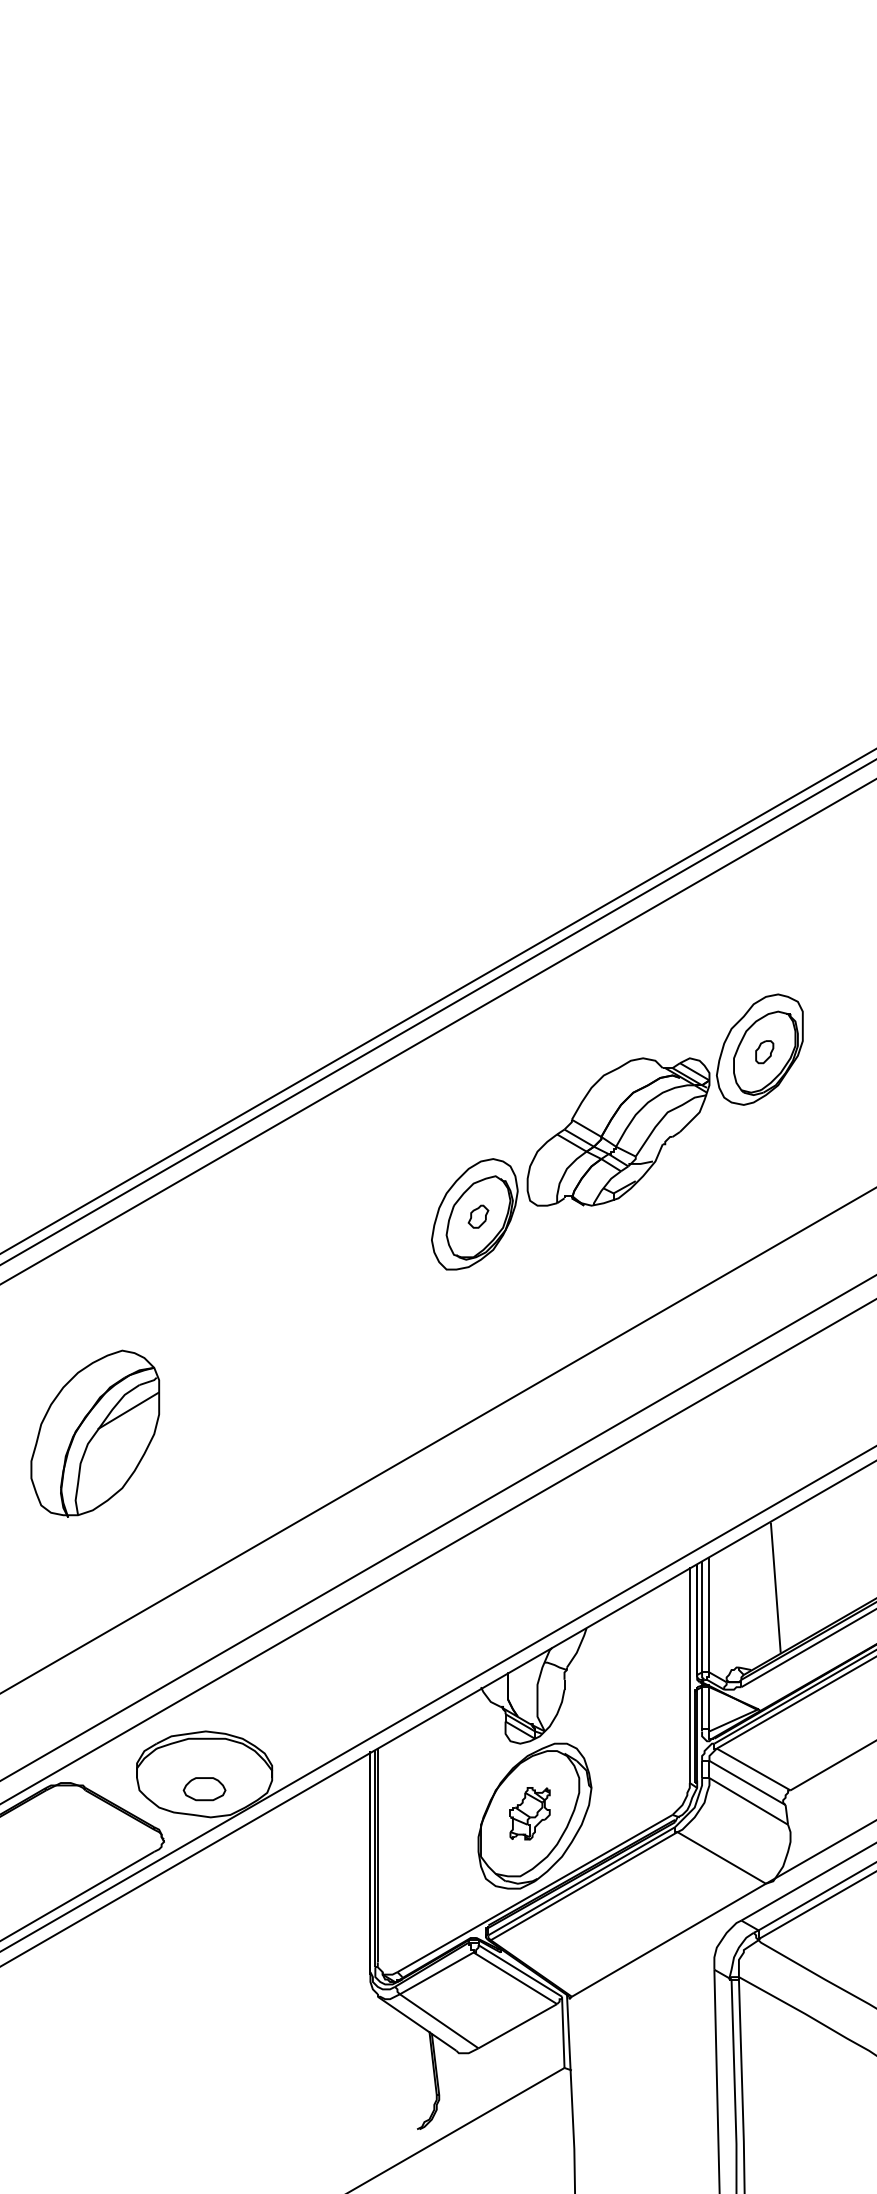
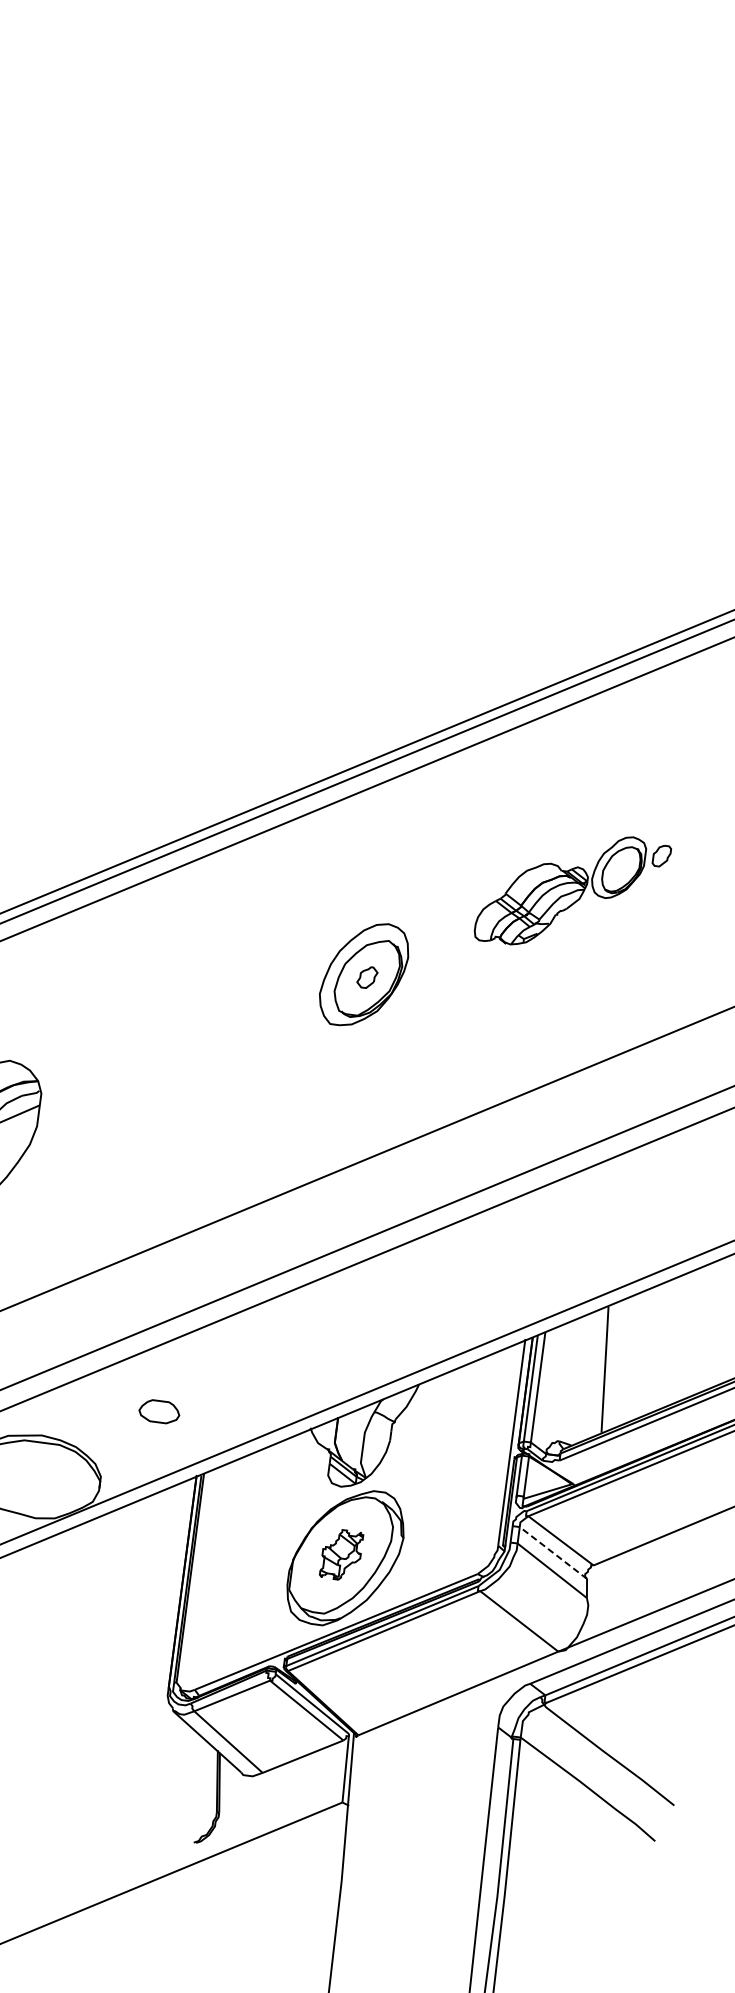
part: (664, 1099) -> (560, 888), size x0.6
line: (747, 1782) -> (553, 1552), solid -> dashed
part: (204, 1789) -> (159, 1412), moved

